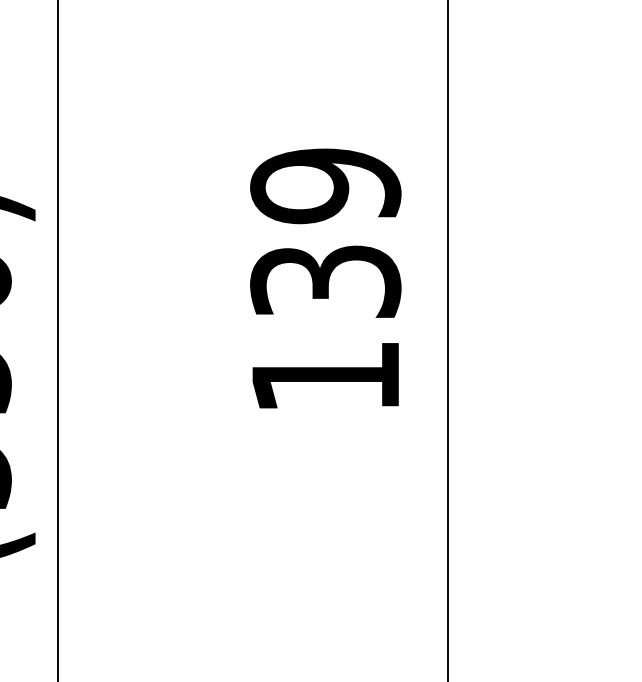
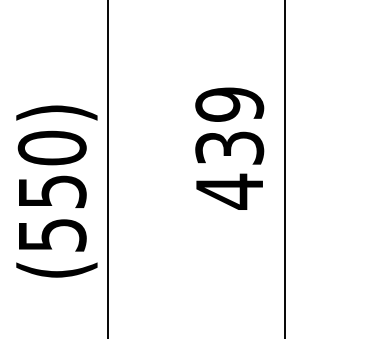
text: (325, 376) -> (229, 191), 139 -> 439

